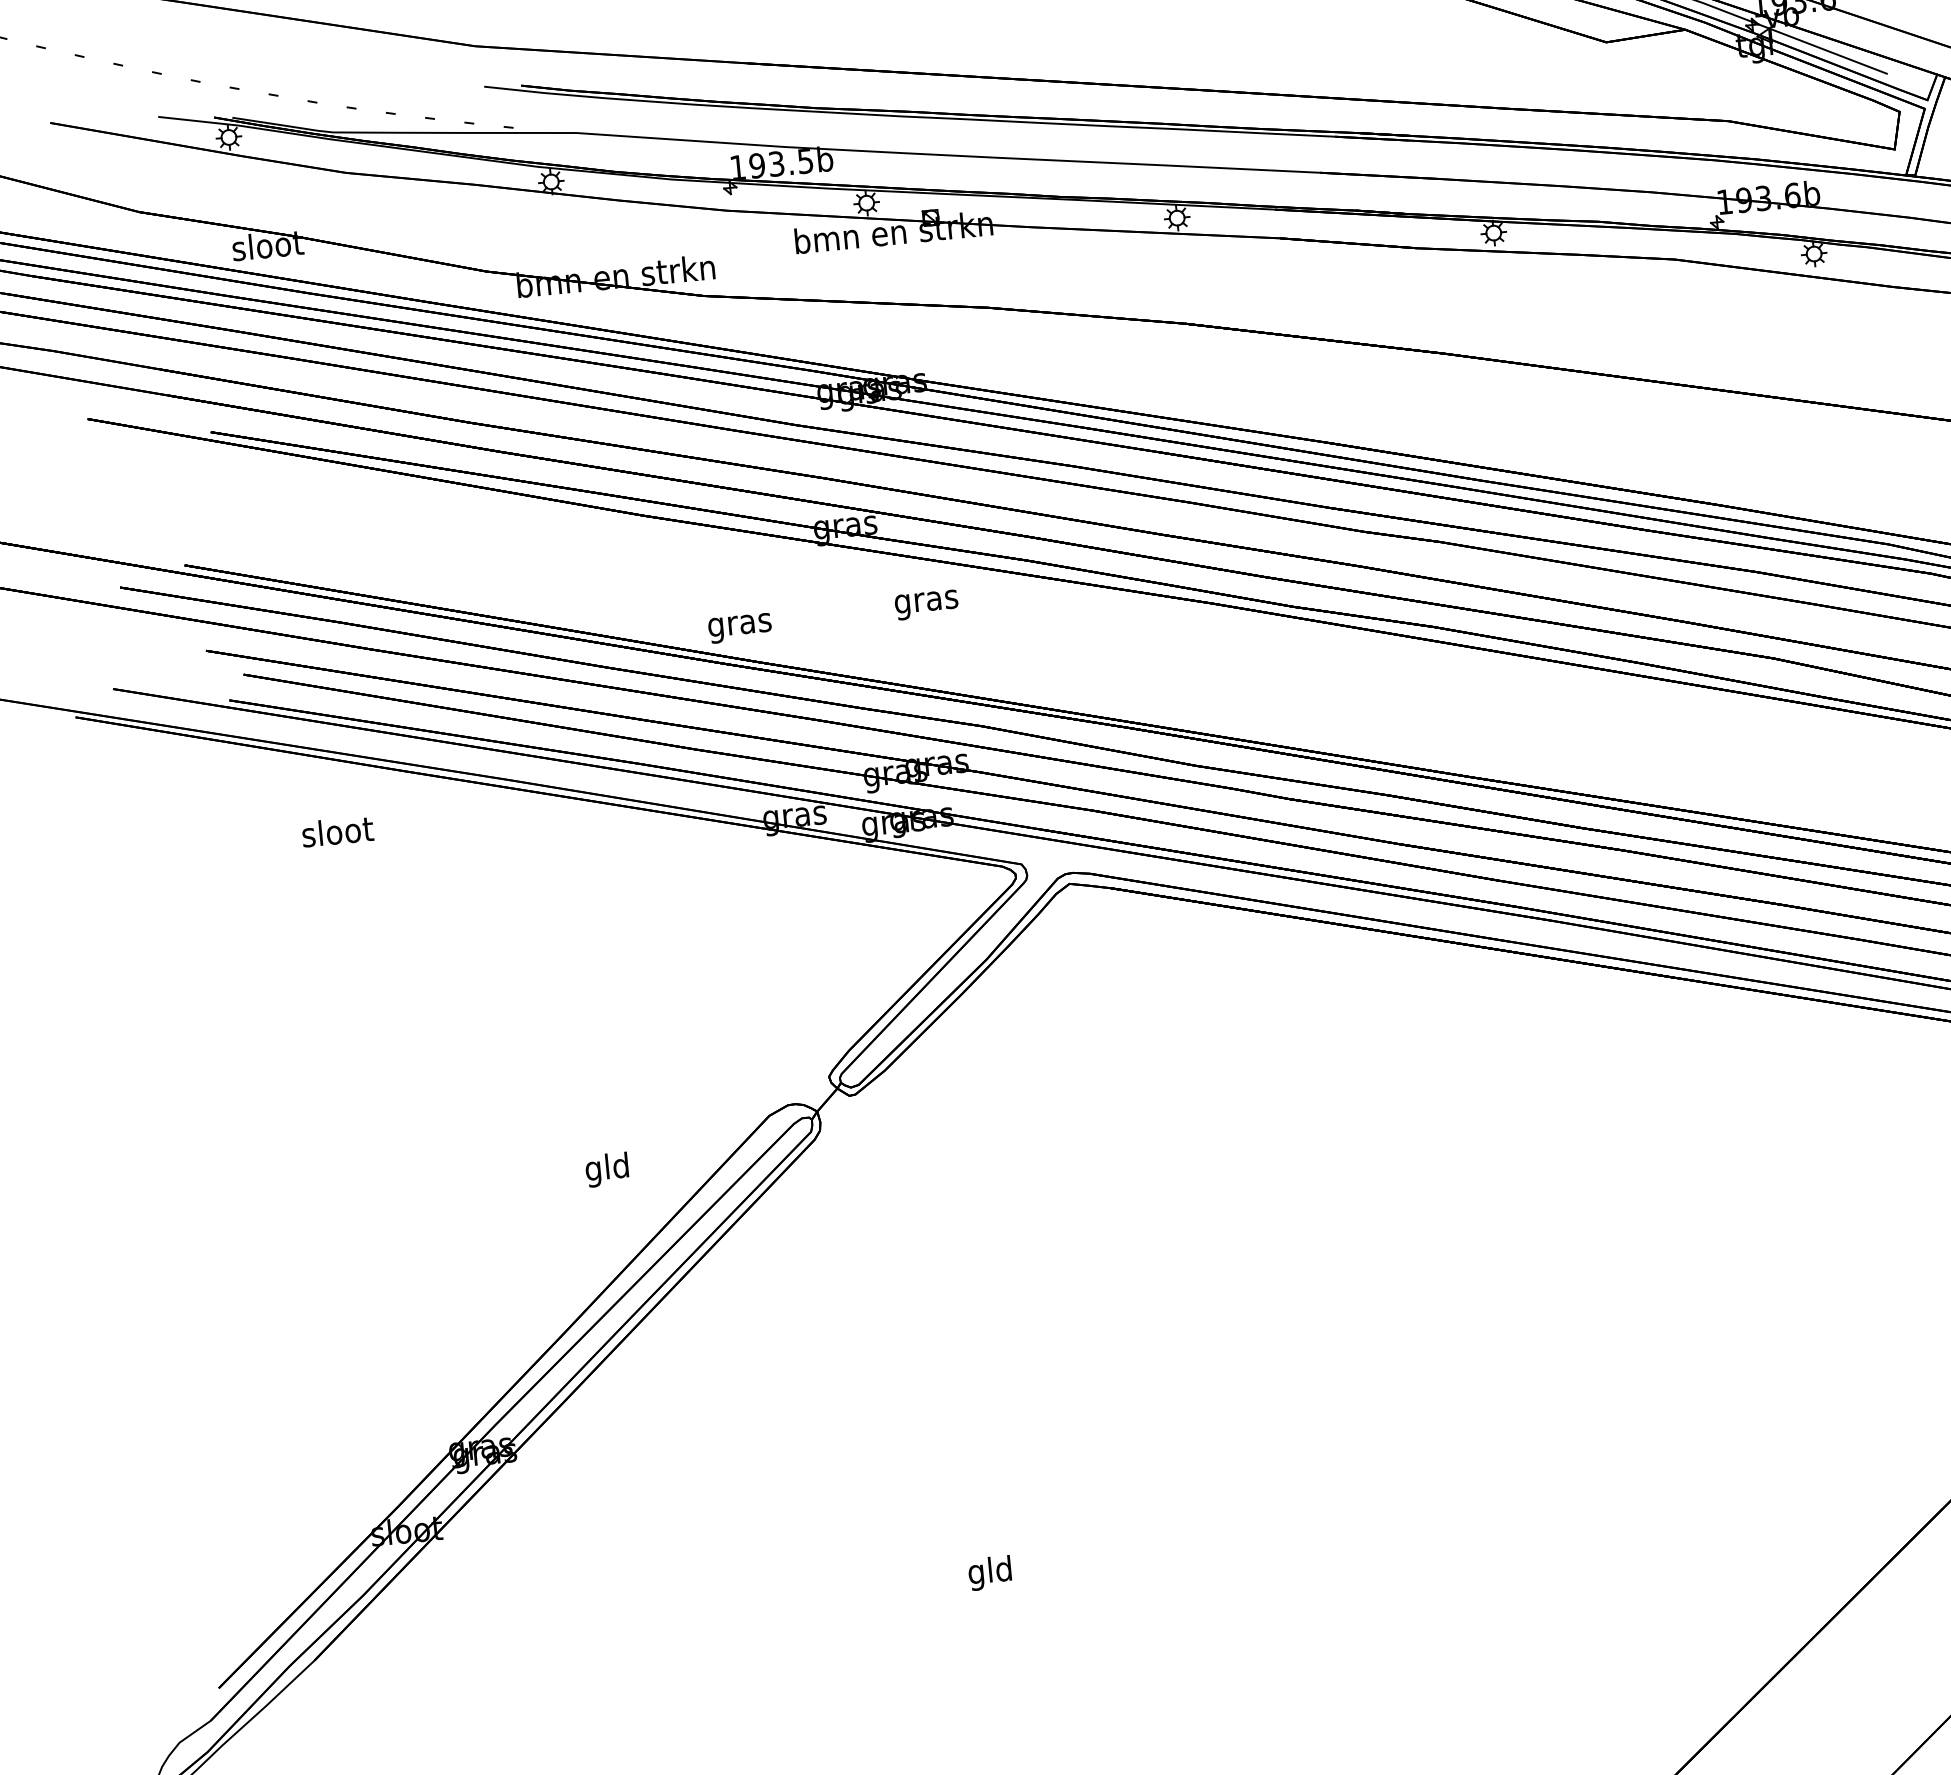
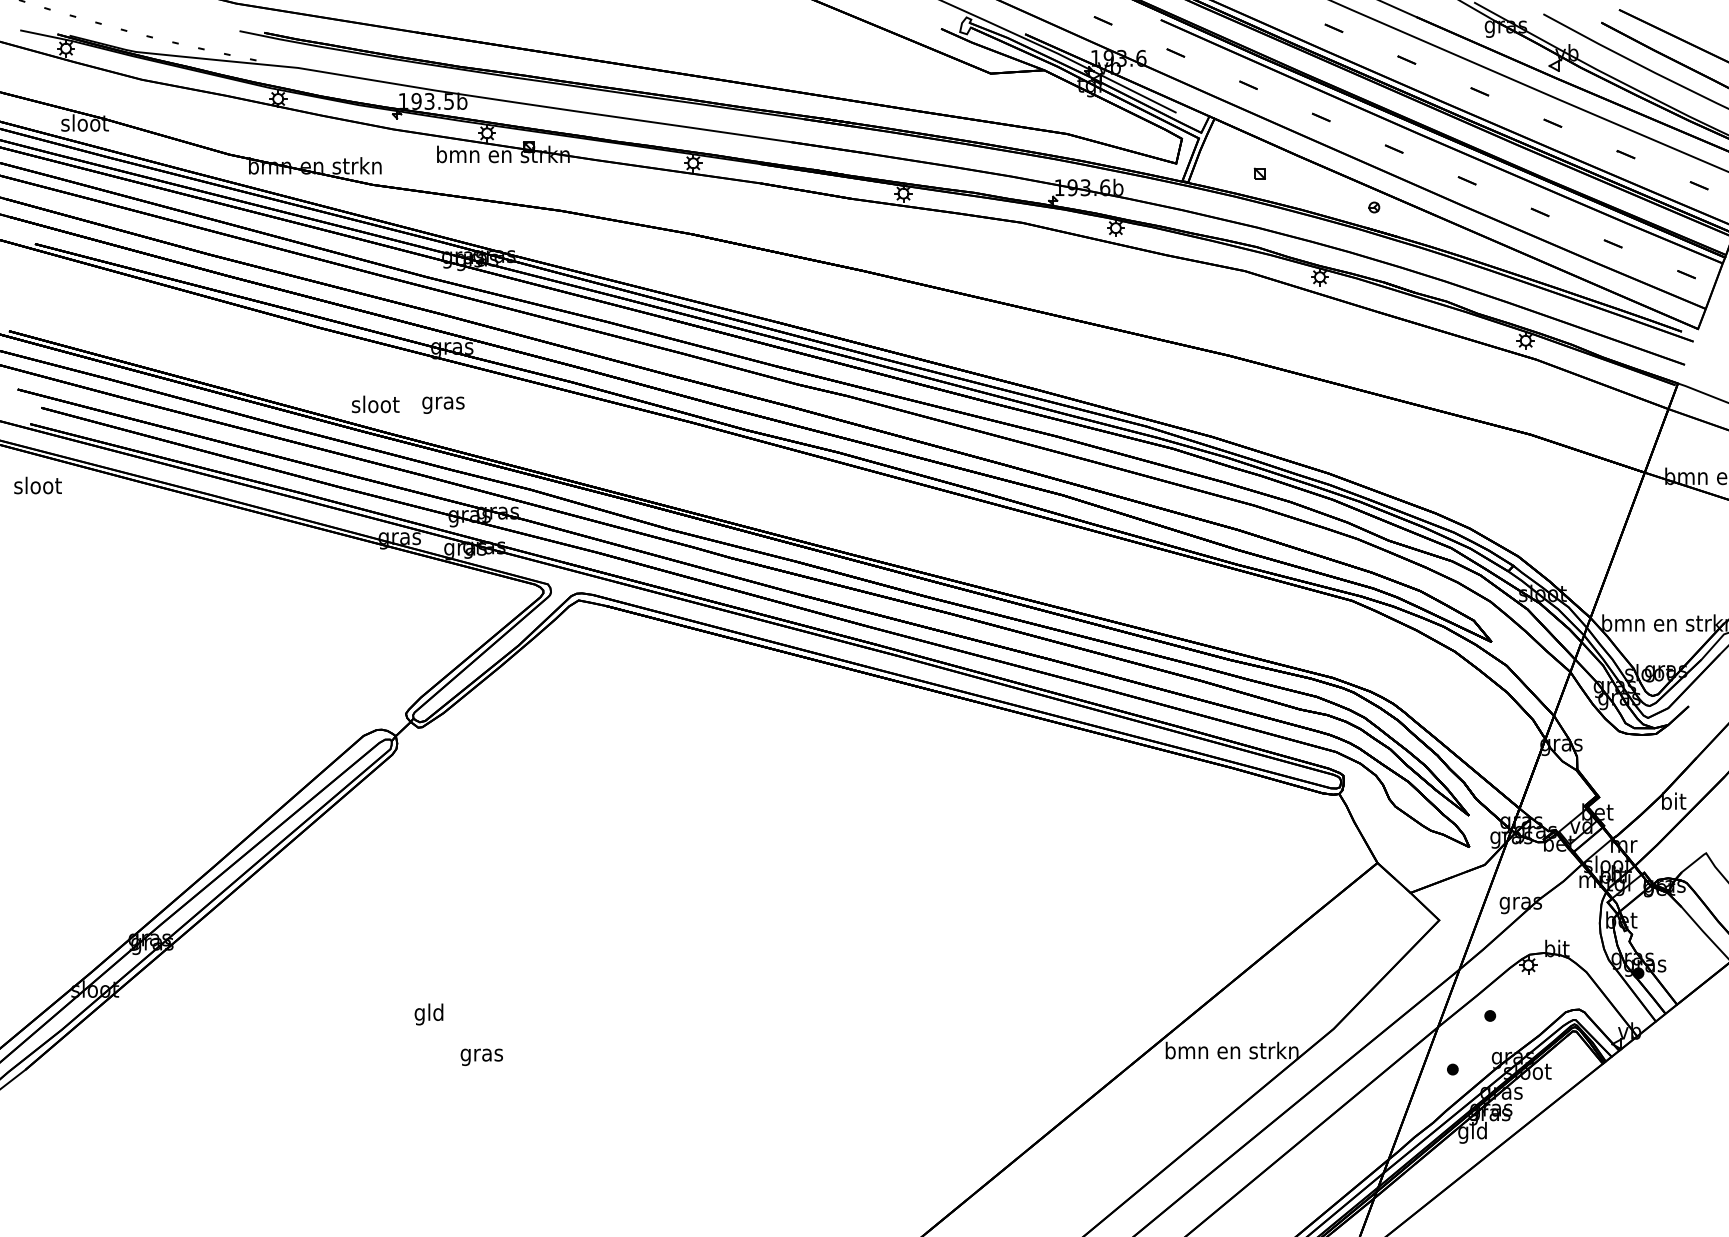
text: (926, 603) -> (443, 404), moved
text: (739, 624) -> (375, 406), gras -> sloot
text: (336, 831) -> (37, 485), moved
text: (606, 1169) -> (428, 1014), moved
text: (990, 1573) -> (481, 1055), gld -> gras

